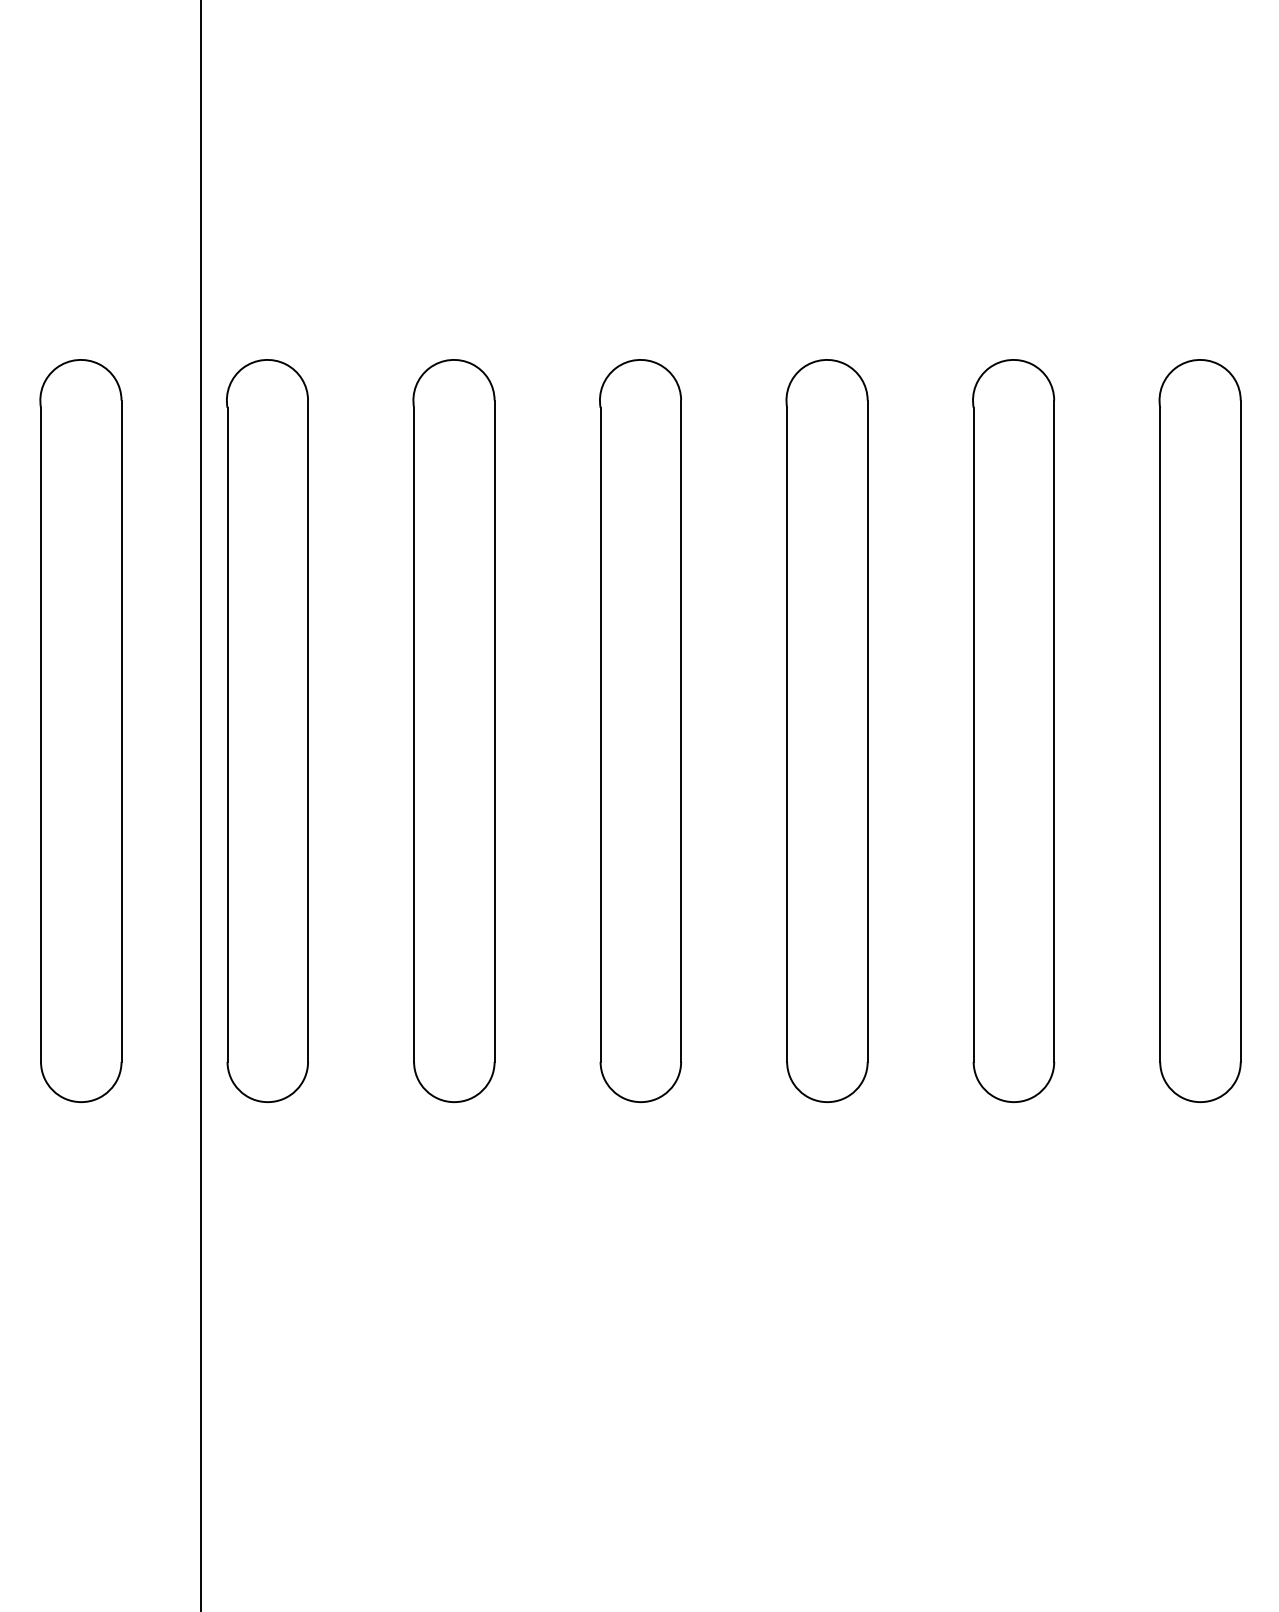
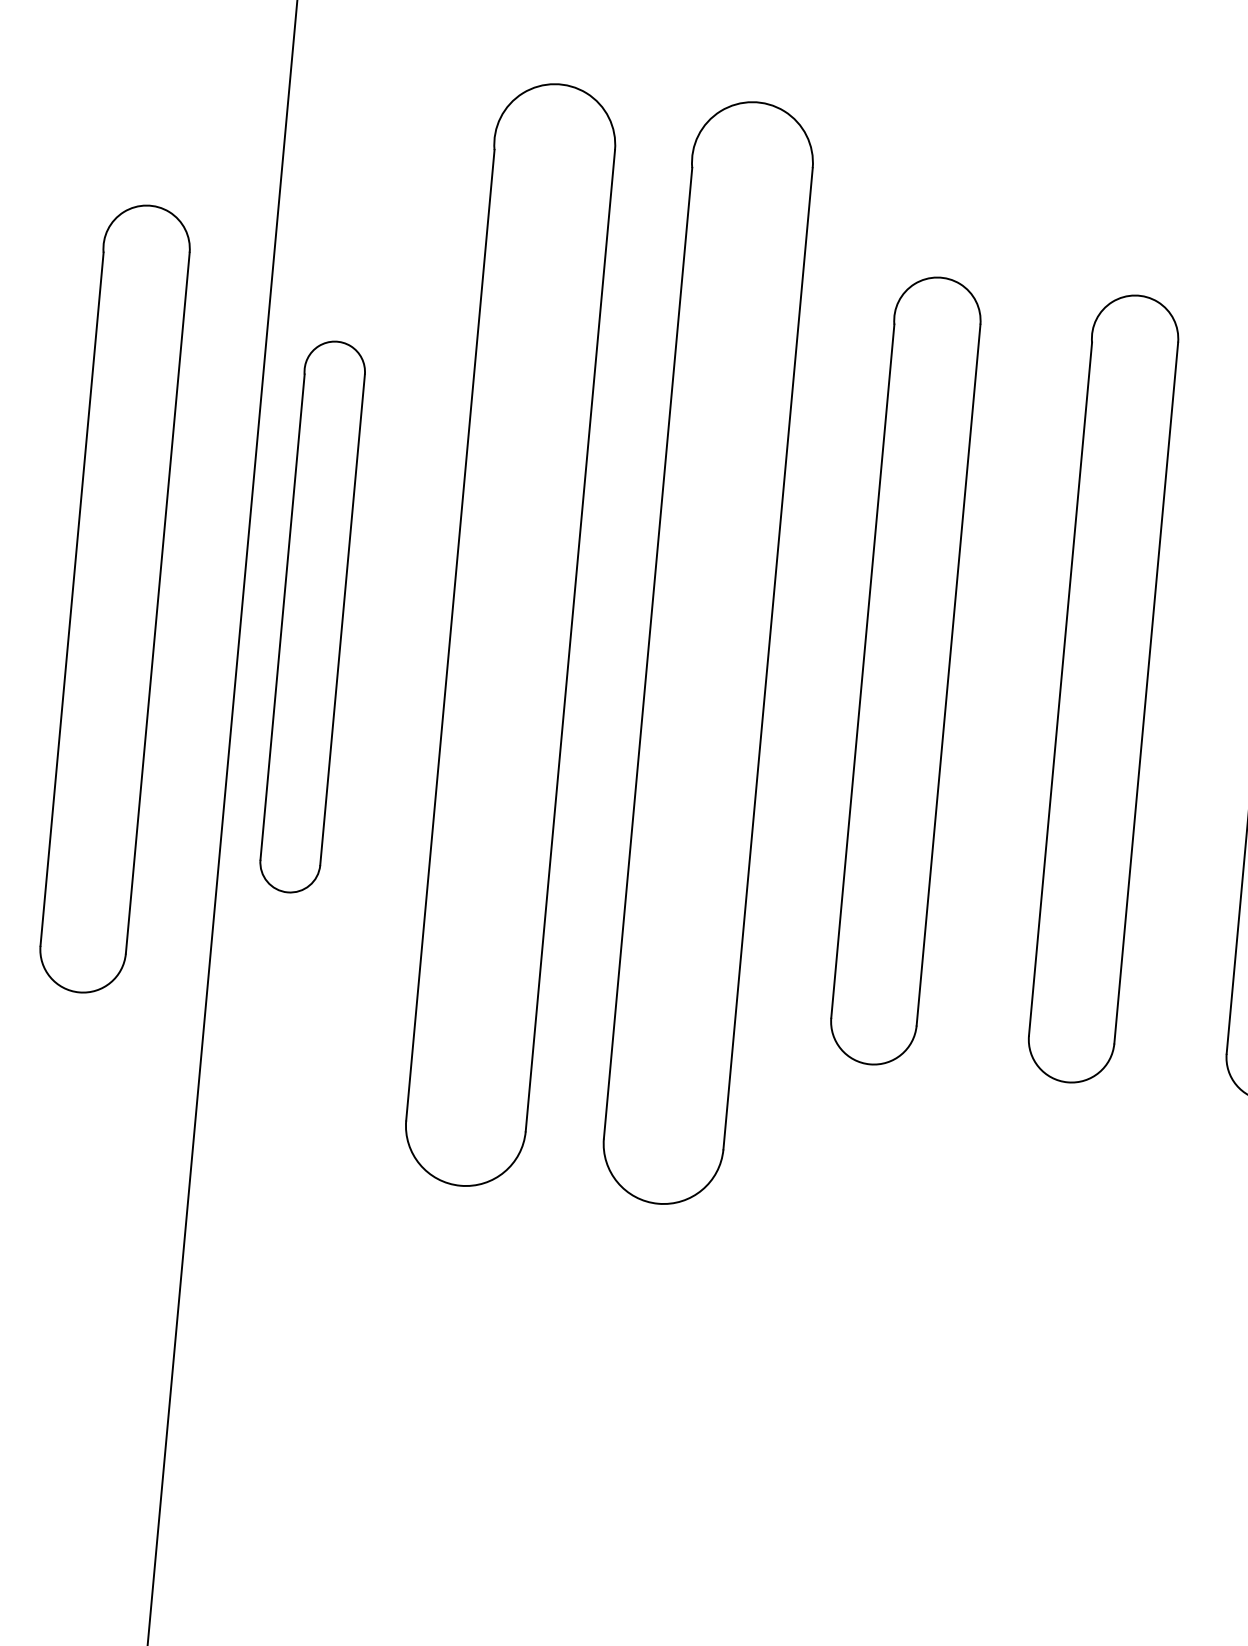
part: (267, 730) -> (312, 616), size x0.7
part: (453, 730) -> (509, 634), size x1.4
part: (640, 730) -> (707, 652), size x1.4

